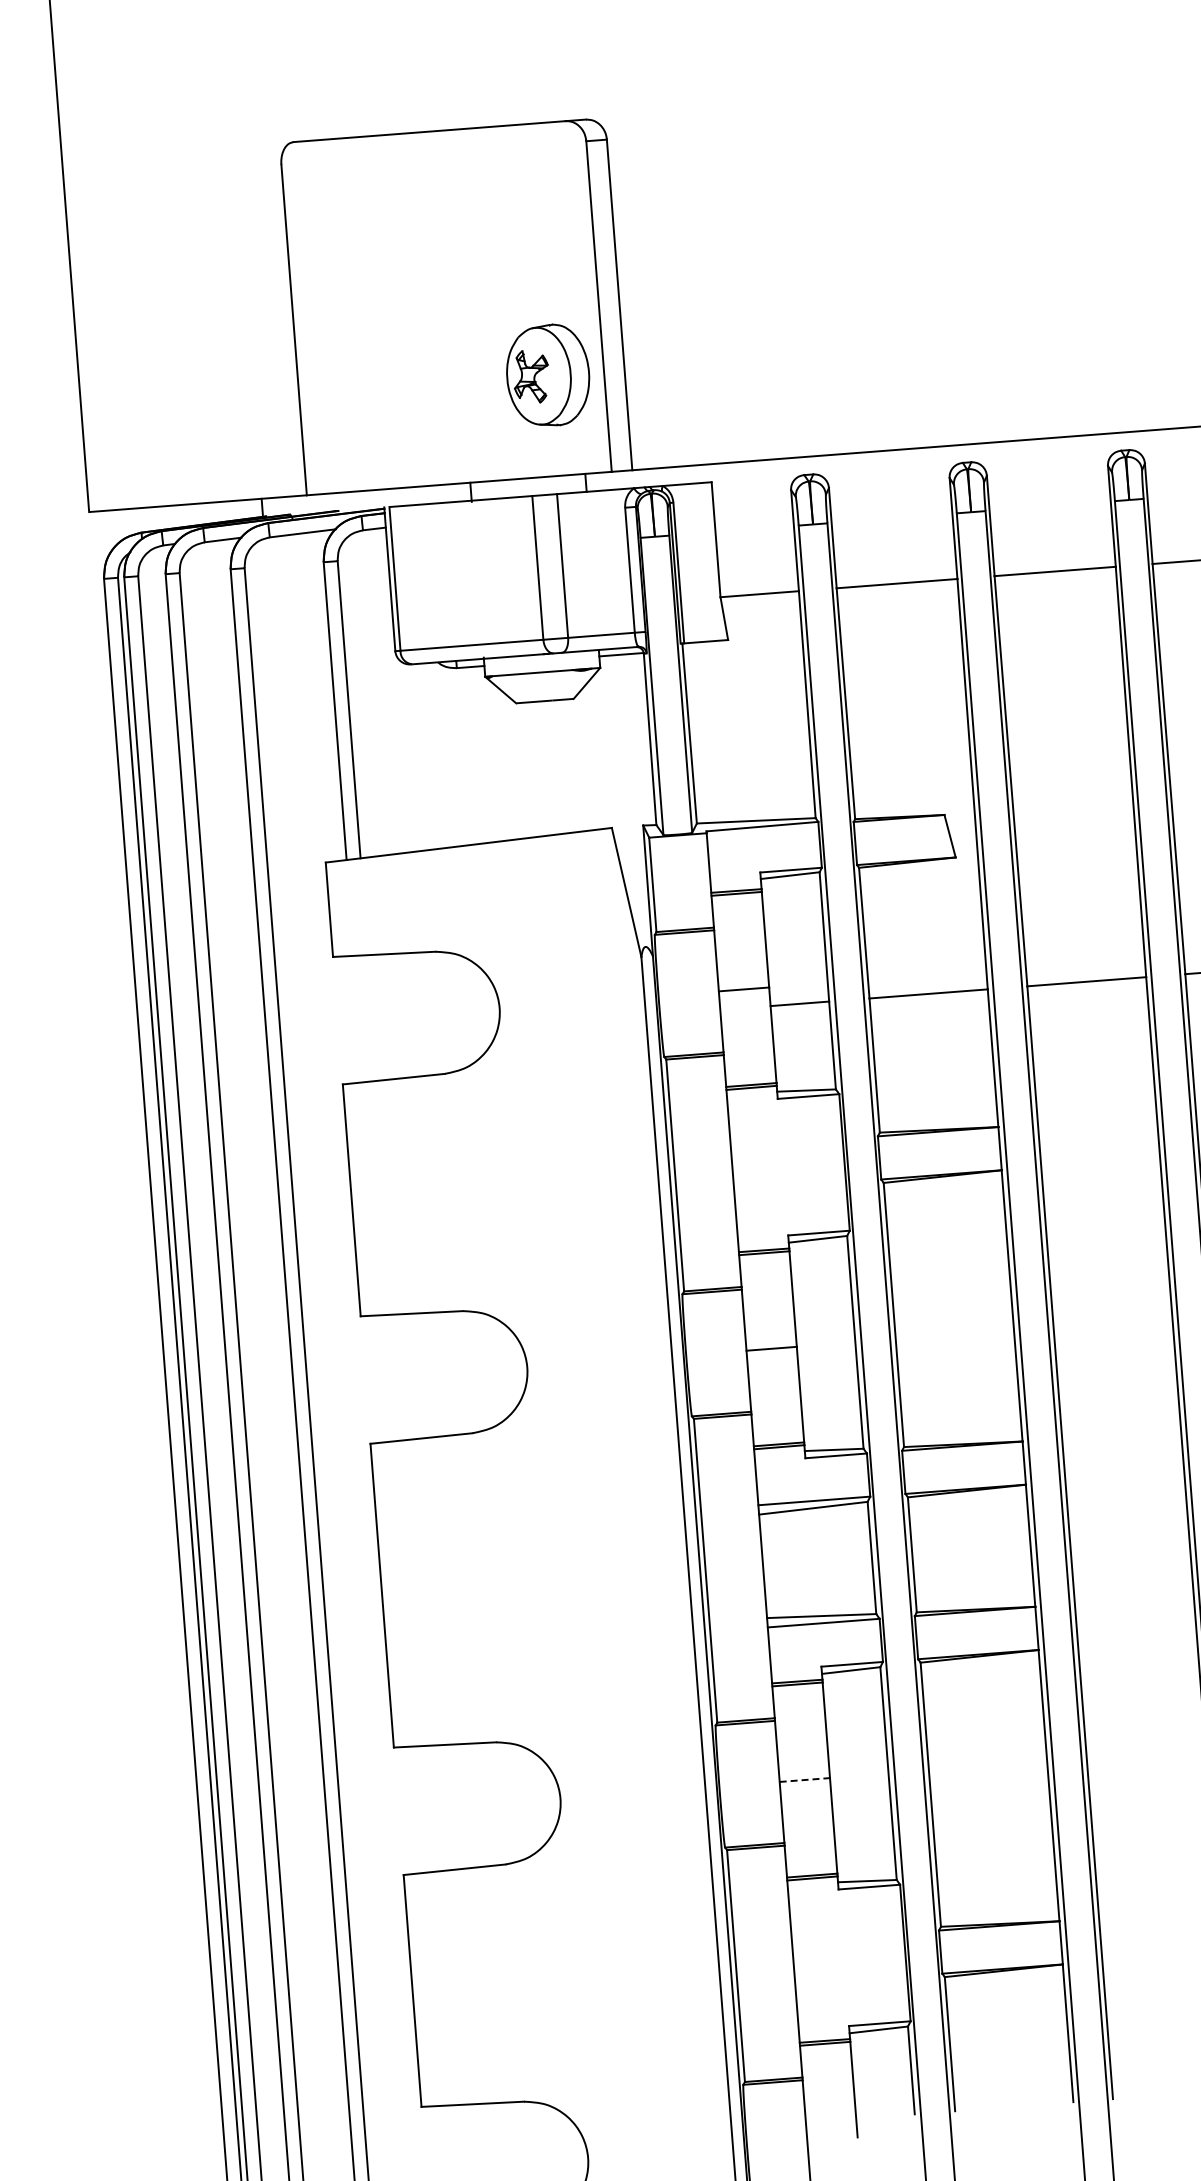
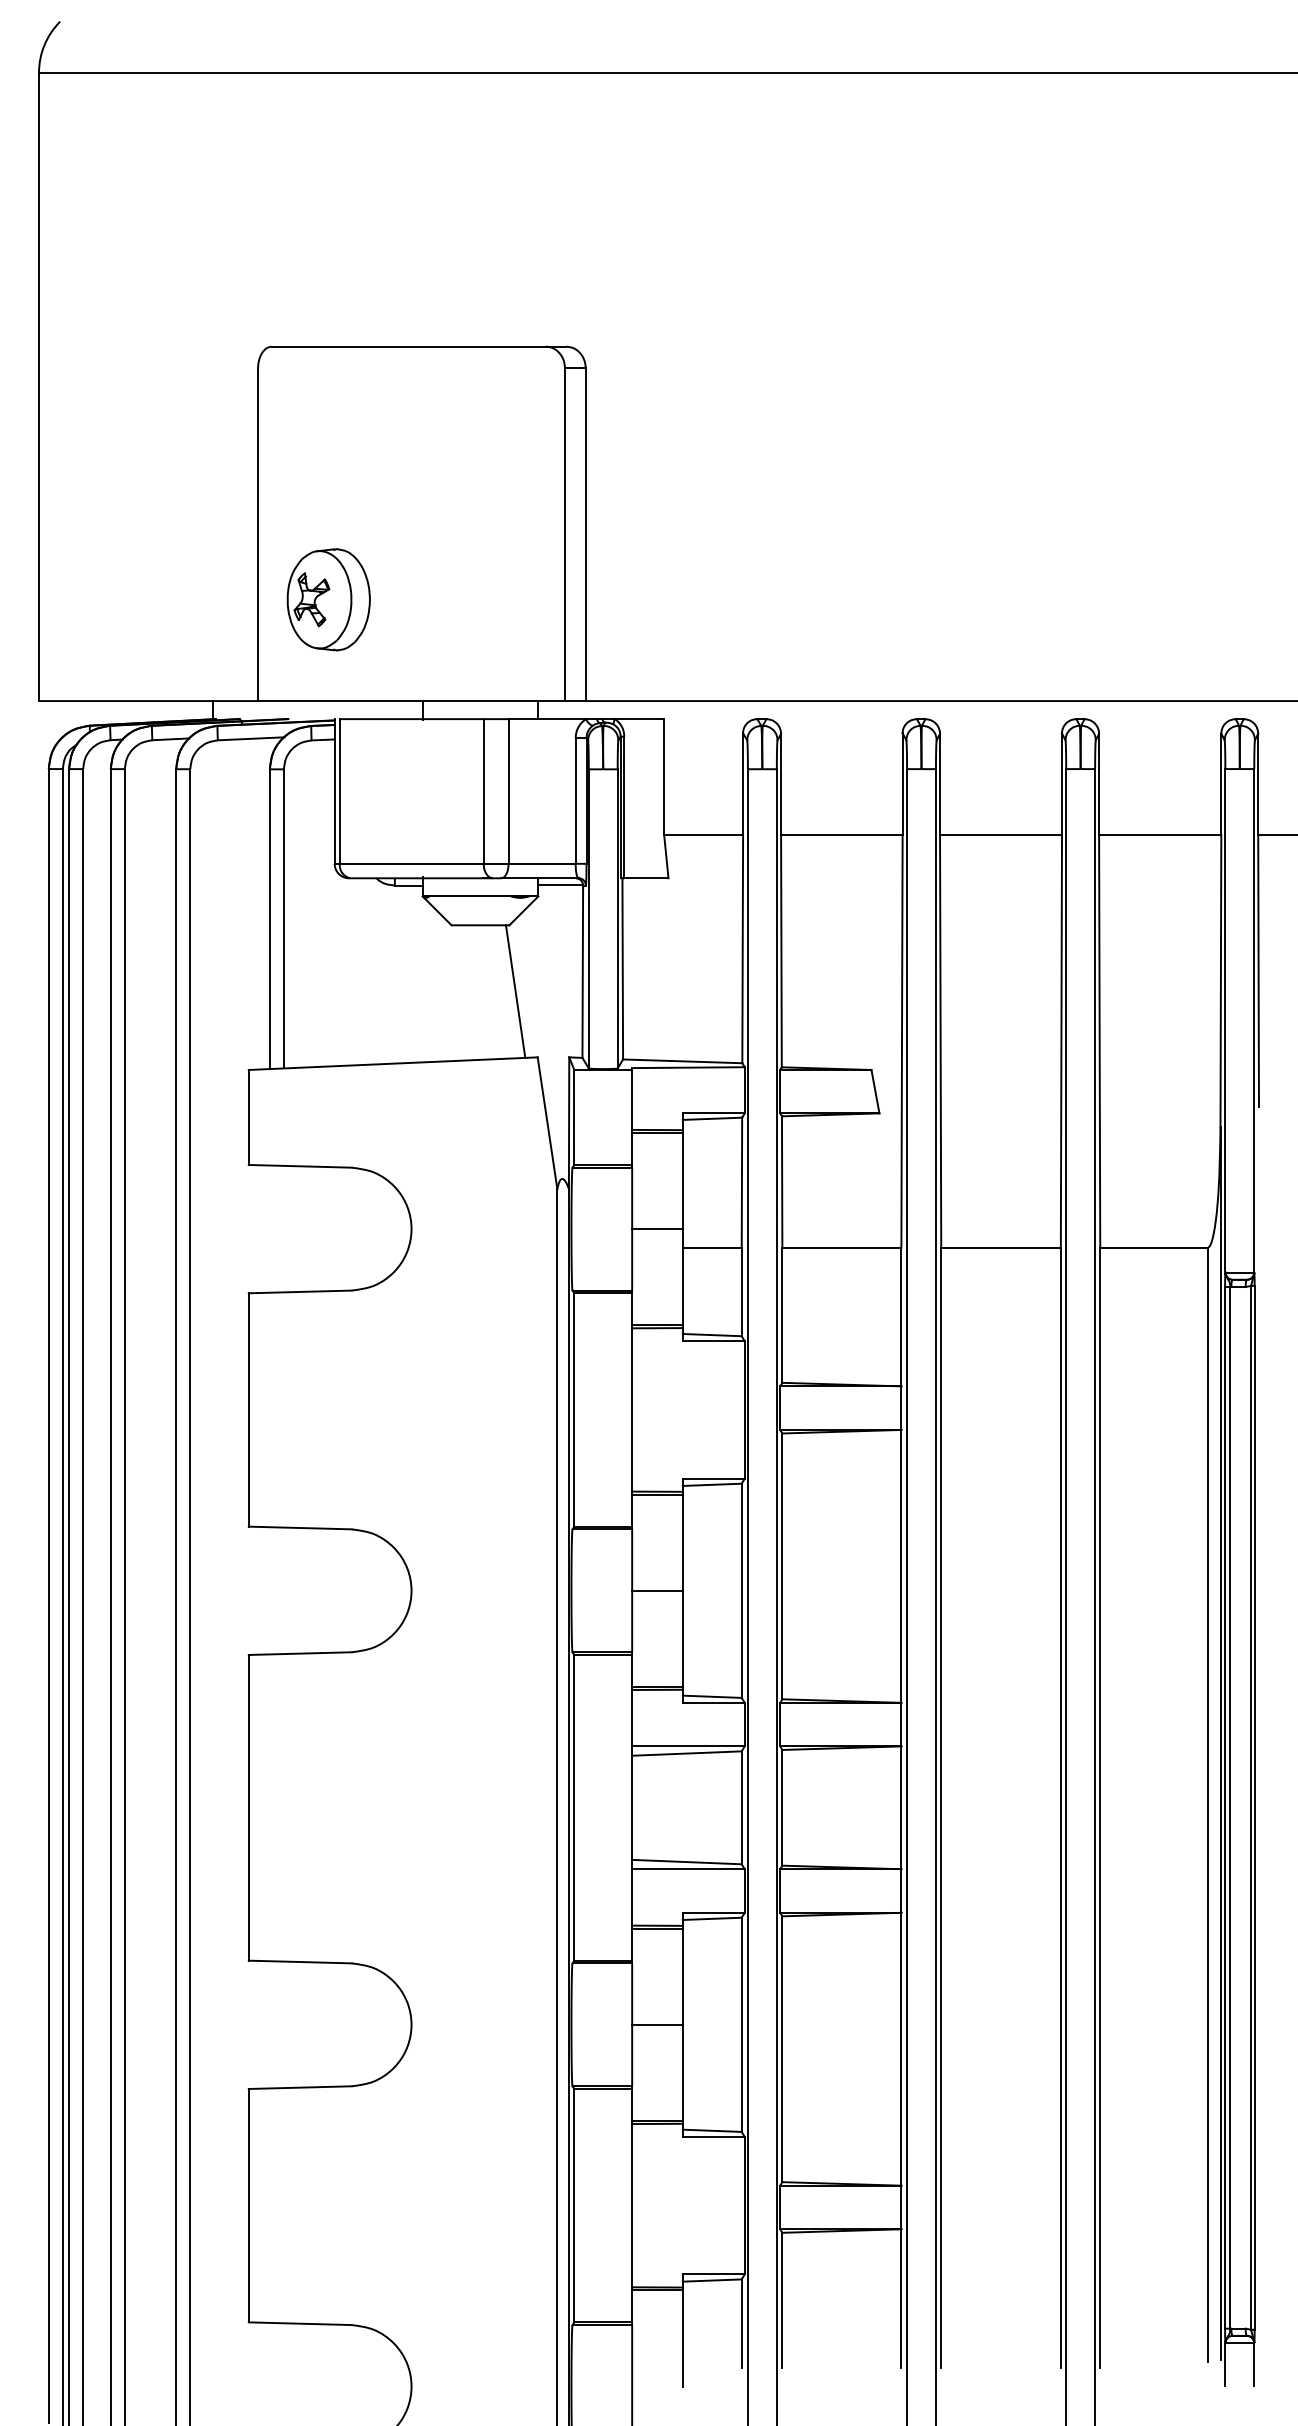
part: (547, 375) -> (328, 599), moved
line: (584, 764) -> (515, 991), added
line: (804, 1779) -> (657, 2024), dashed -> solid

